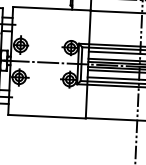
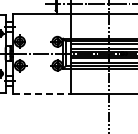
line: (46, 116) -> (41, 93), solid -> dashed

